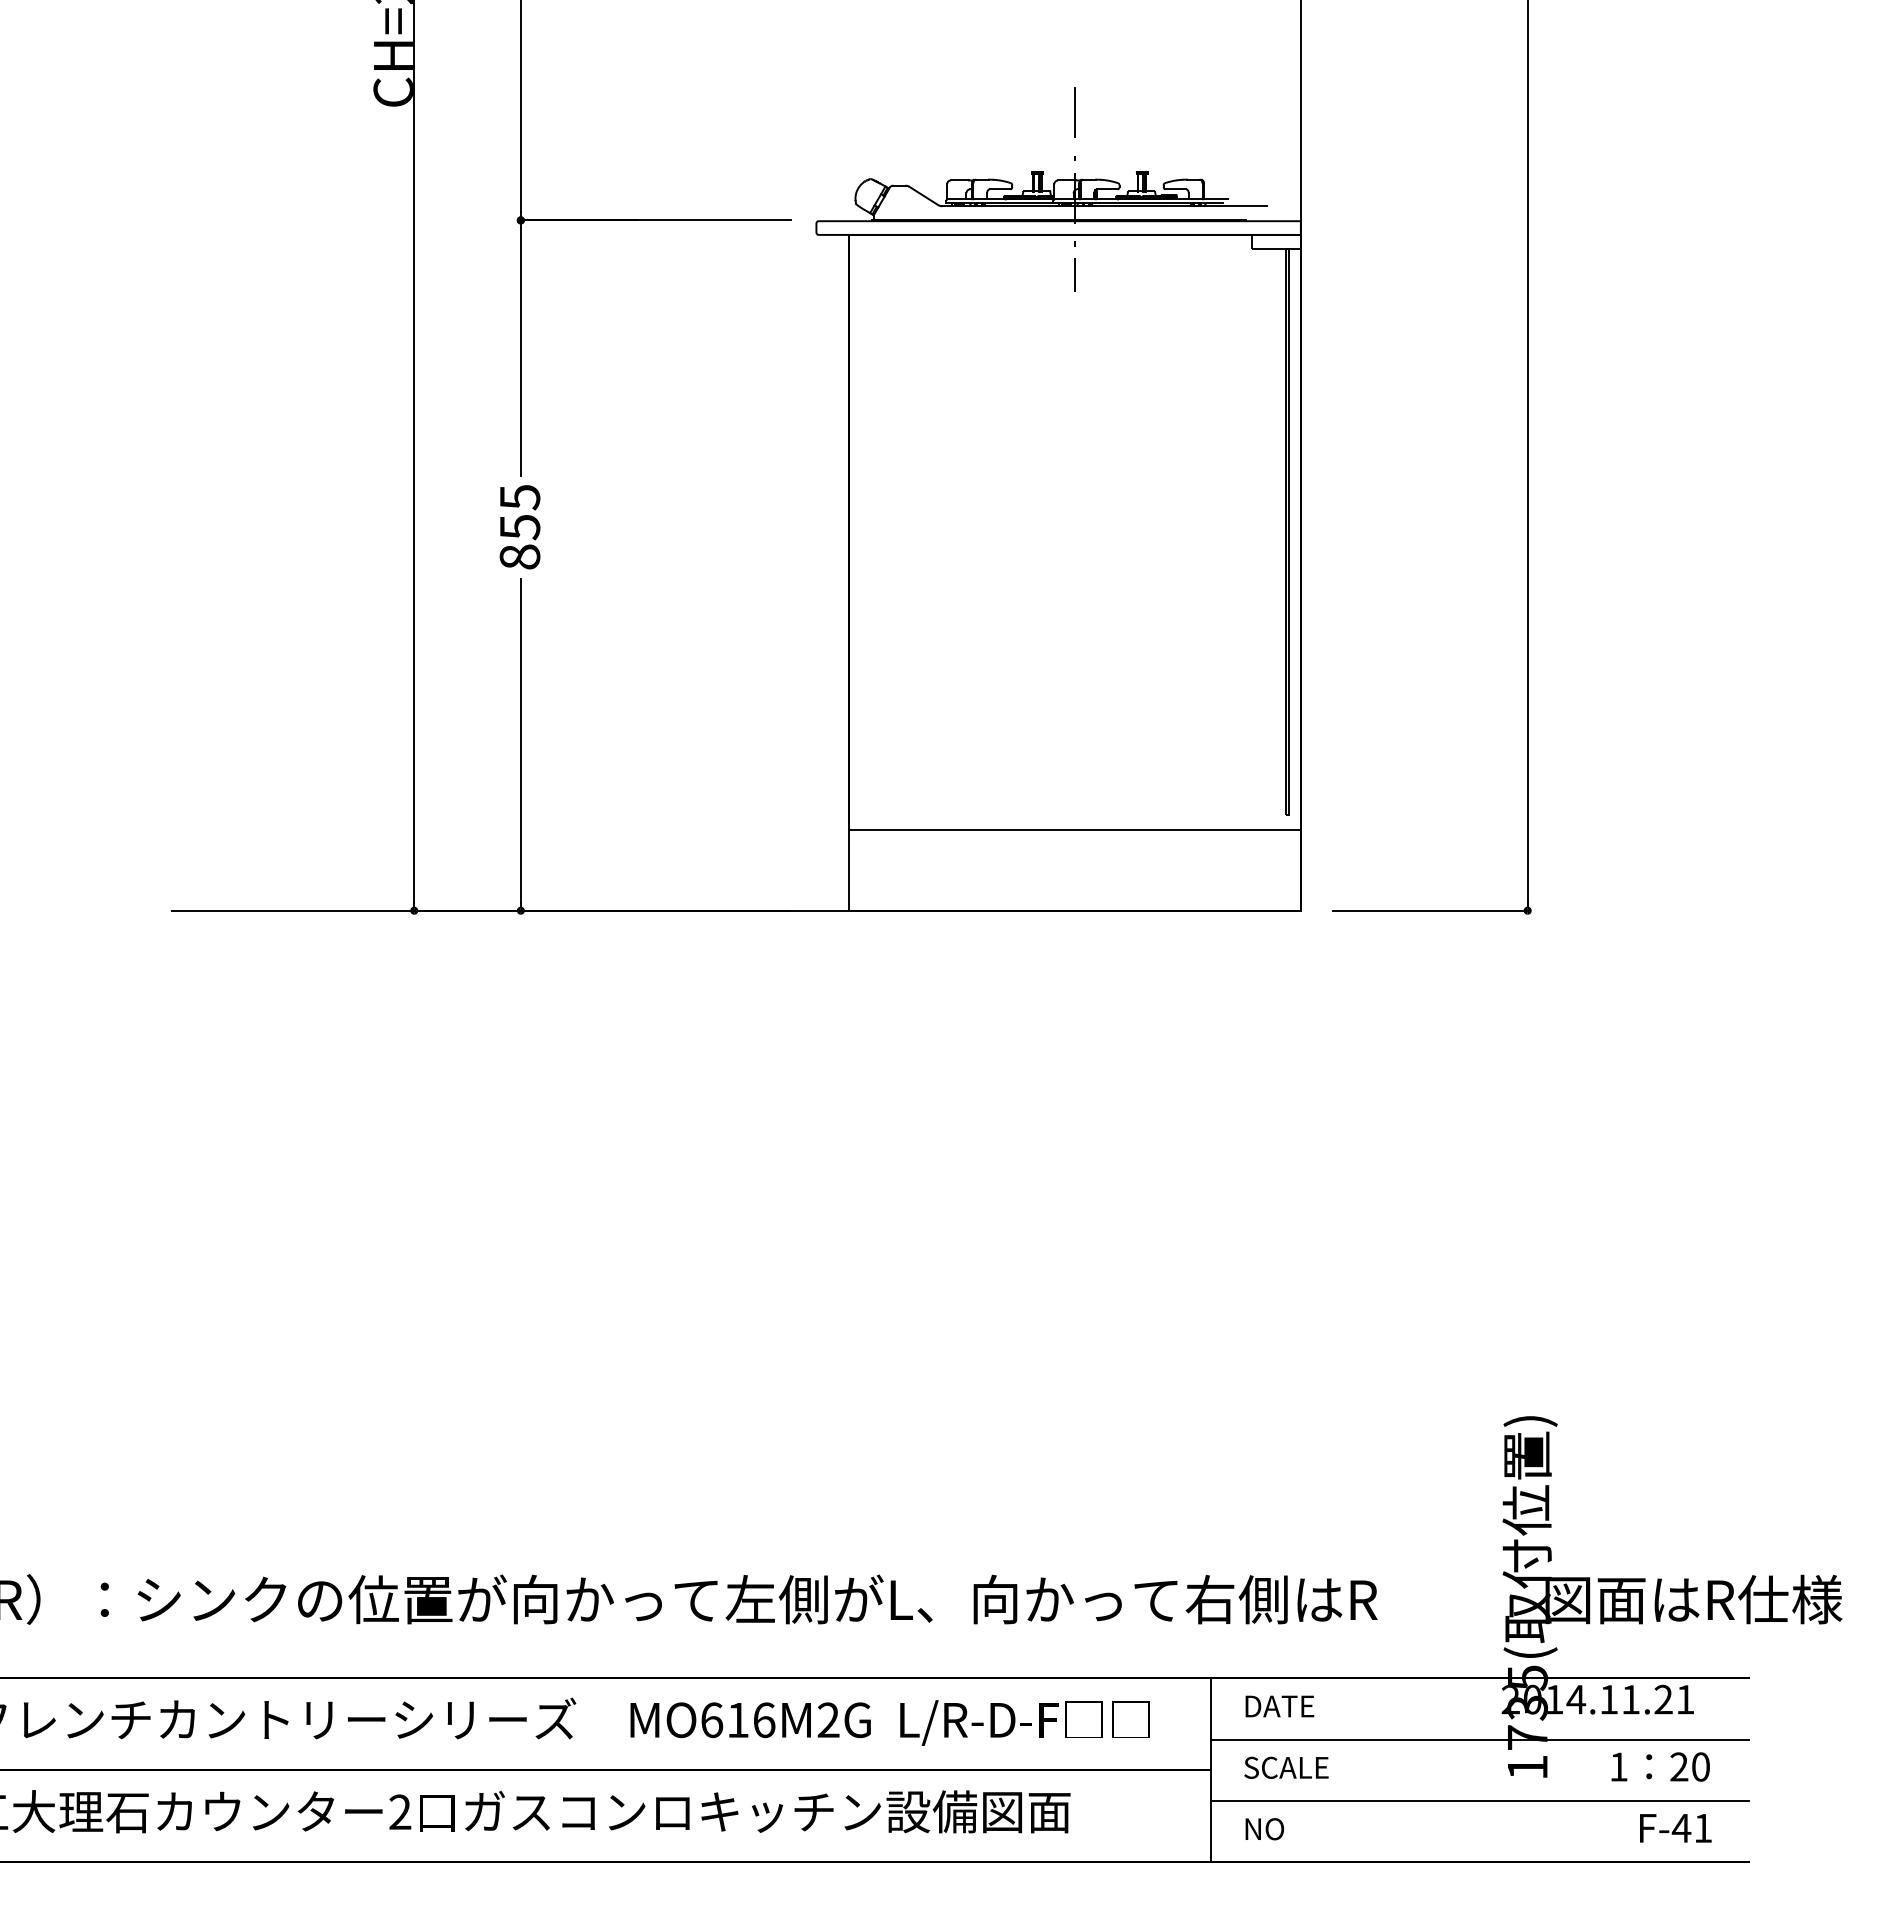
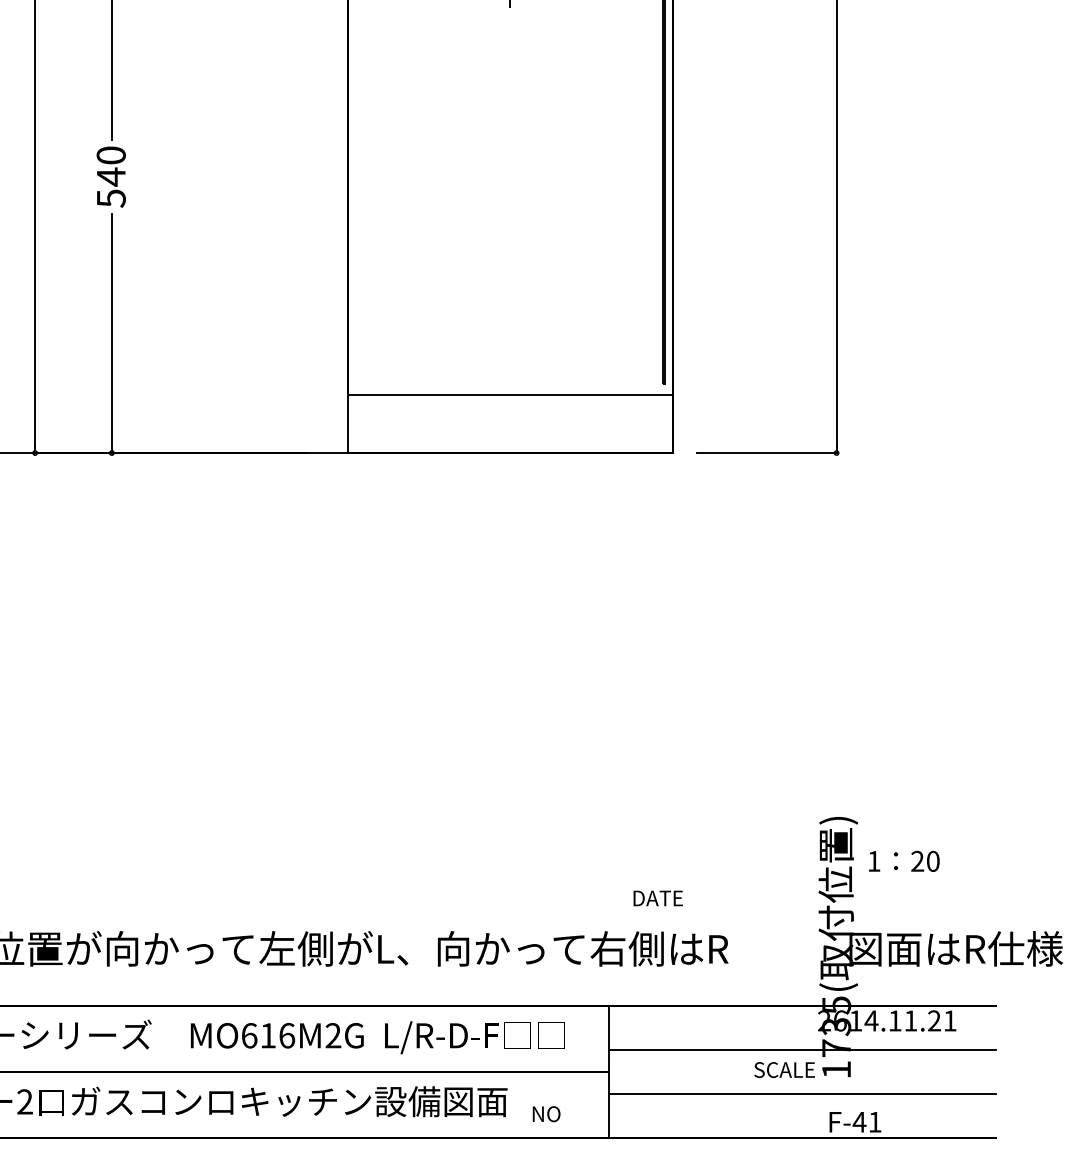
text: (519, 527) -> (110, 177), 855 -> 540
text: (1532, 1699) -> (840, 1020), 2014.11.21 -> 2614.11.21
text: (1279, 1706) -> (657, 898), moved
text: (1660, 1766) -> (904, 861), moved
text: (1286, 1767) -> (784, 1069), moved
text: (1675, 1828) -> (855, 1122), moved
text: (1264, 1829) -> (546, 1114), moved

